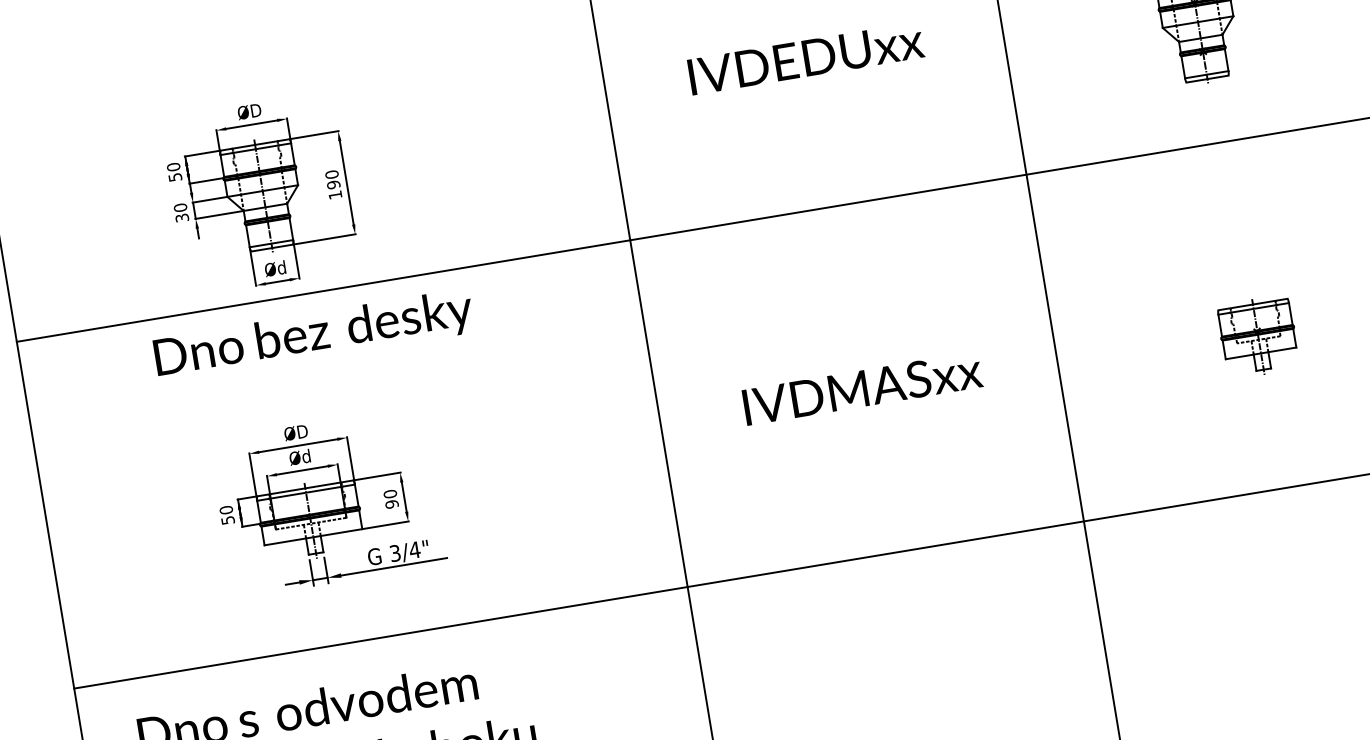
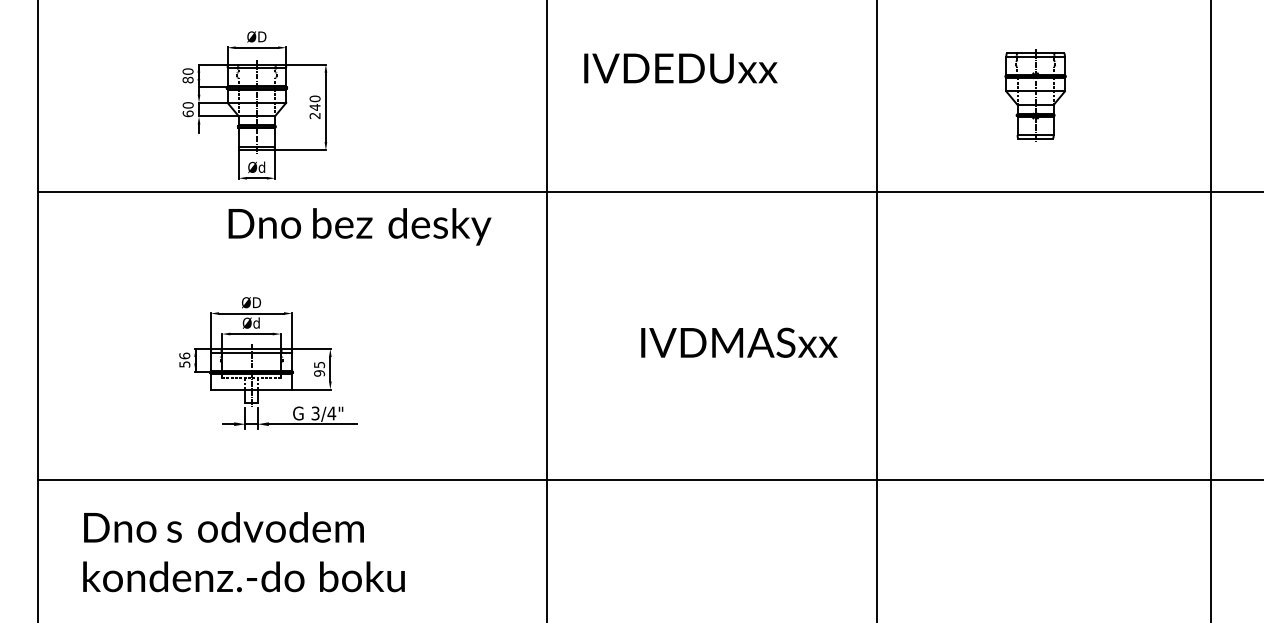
text: (805, 58) -> (680, 68), moved
text: (174, 176) -> (187, 79), 50 -> 80
text: (333, 189) -> (314, 111), 190 -> 240
text: (181, 217) -> (187, 113), 30 -> 60
text: (313, 335) -> (359, 226), moved
part: (1258, 337) -> (1042, 354), removed
text: (862, 388) -> (739, 342), moved
text: (390, 493) -> (319, 364), 90 -> 95
text: (225, 509) -> (184, 355), 50 -> 56

